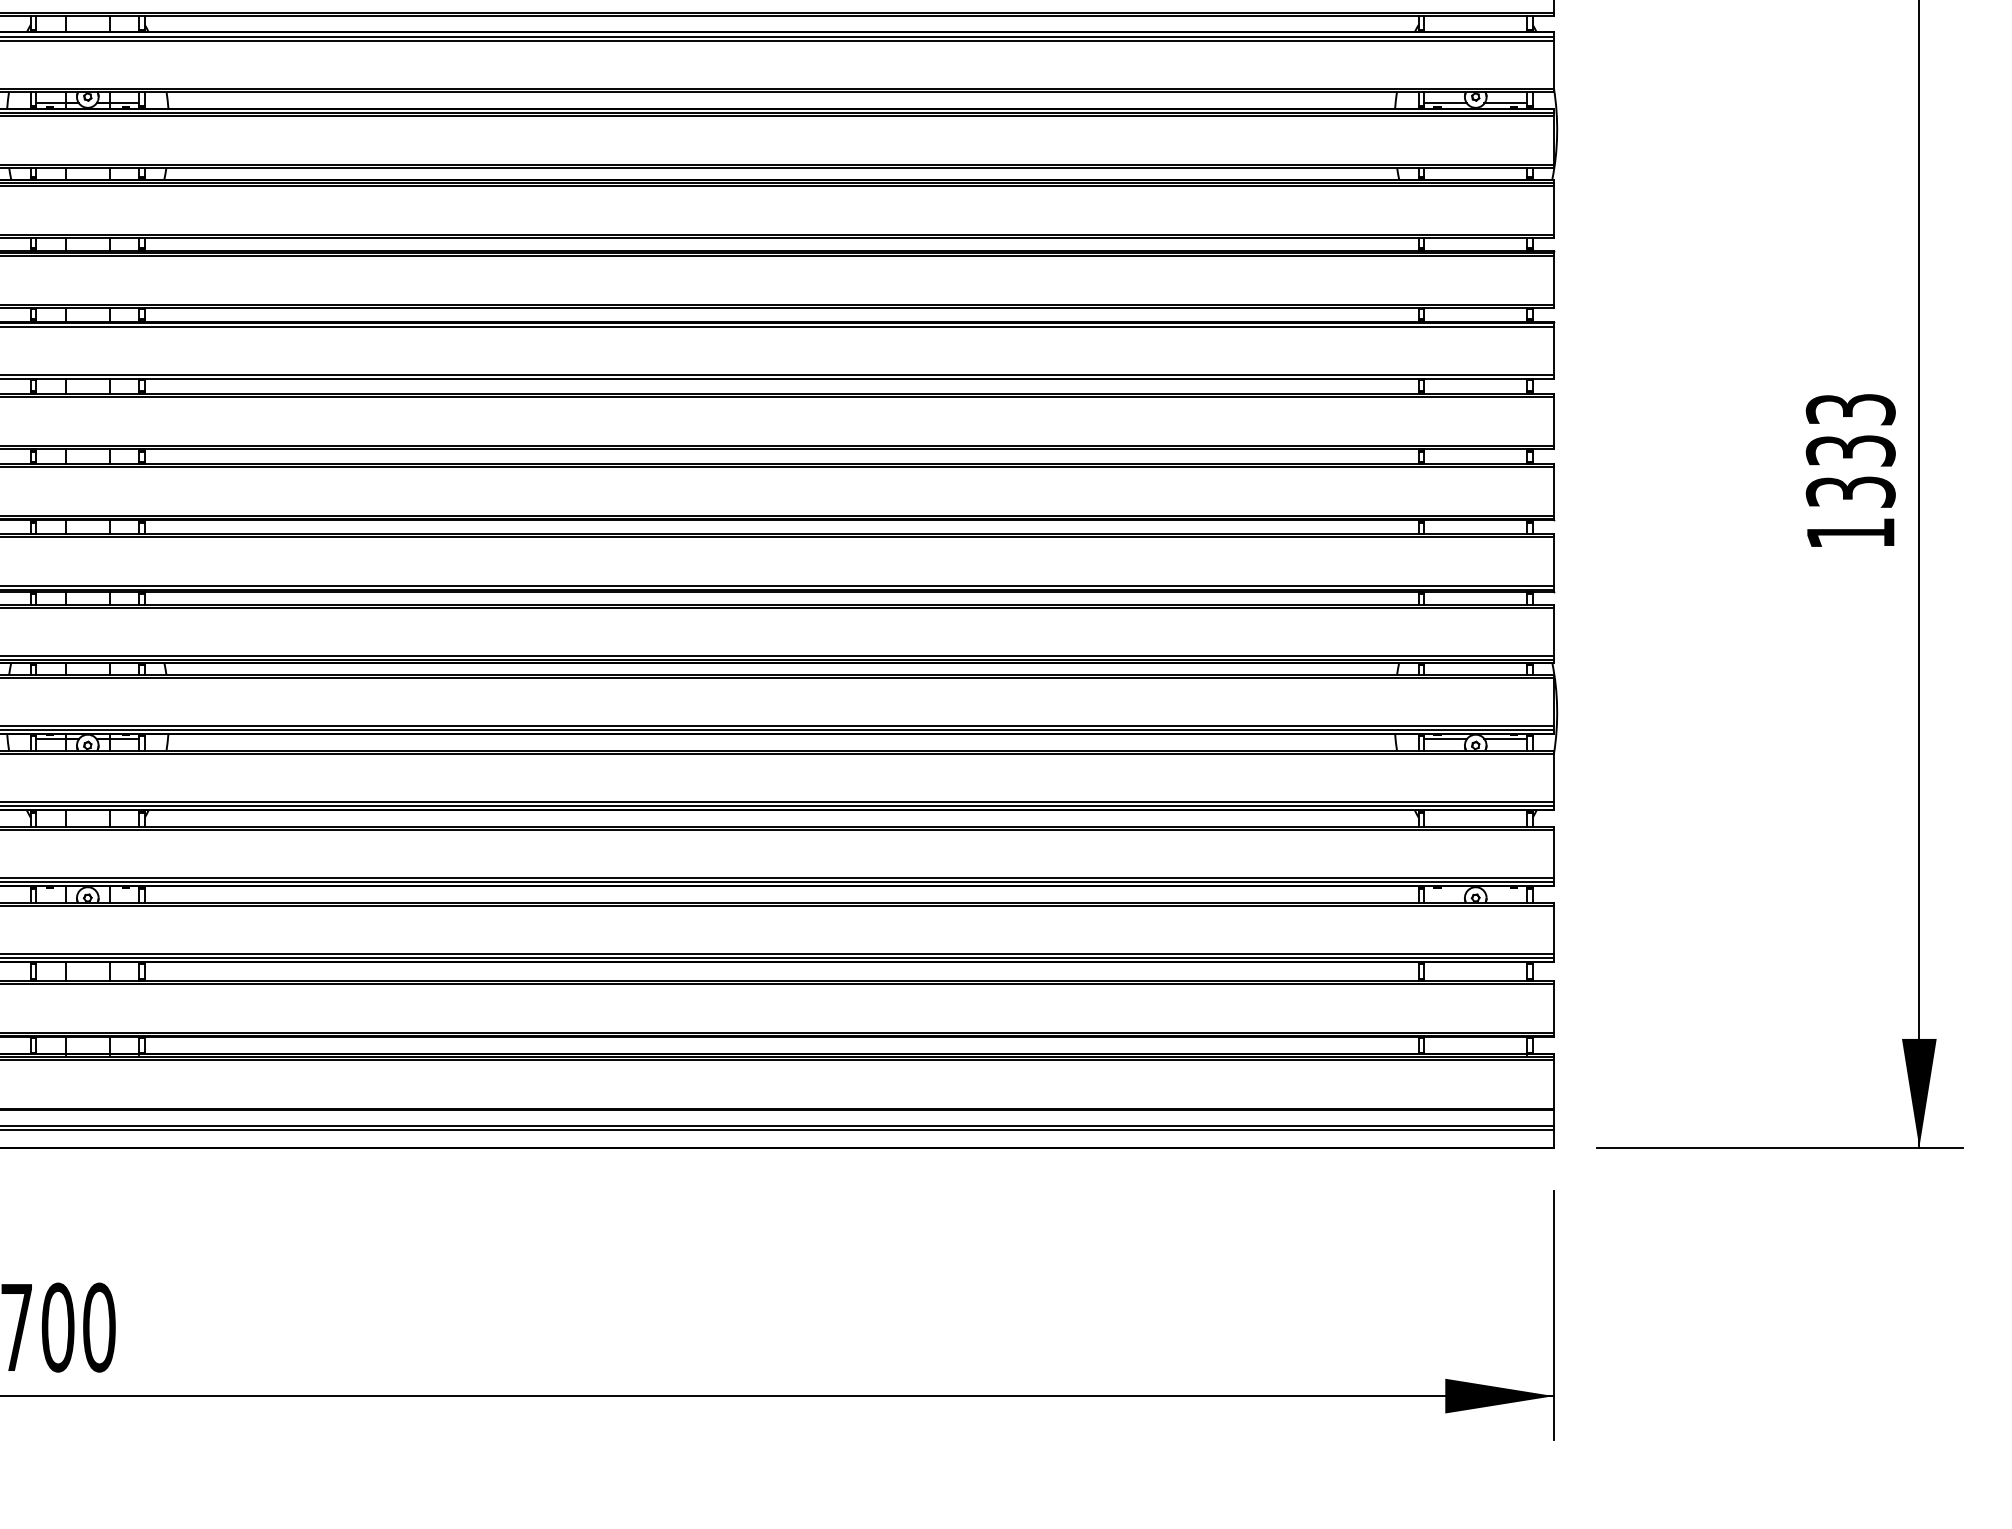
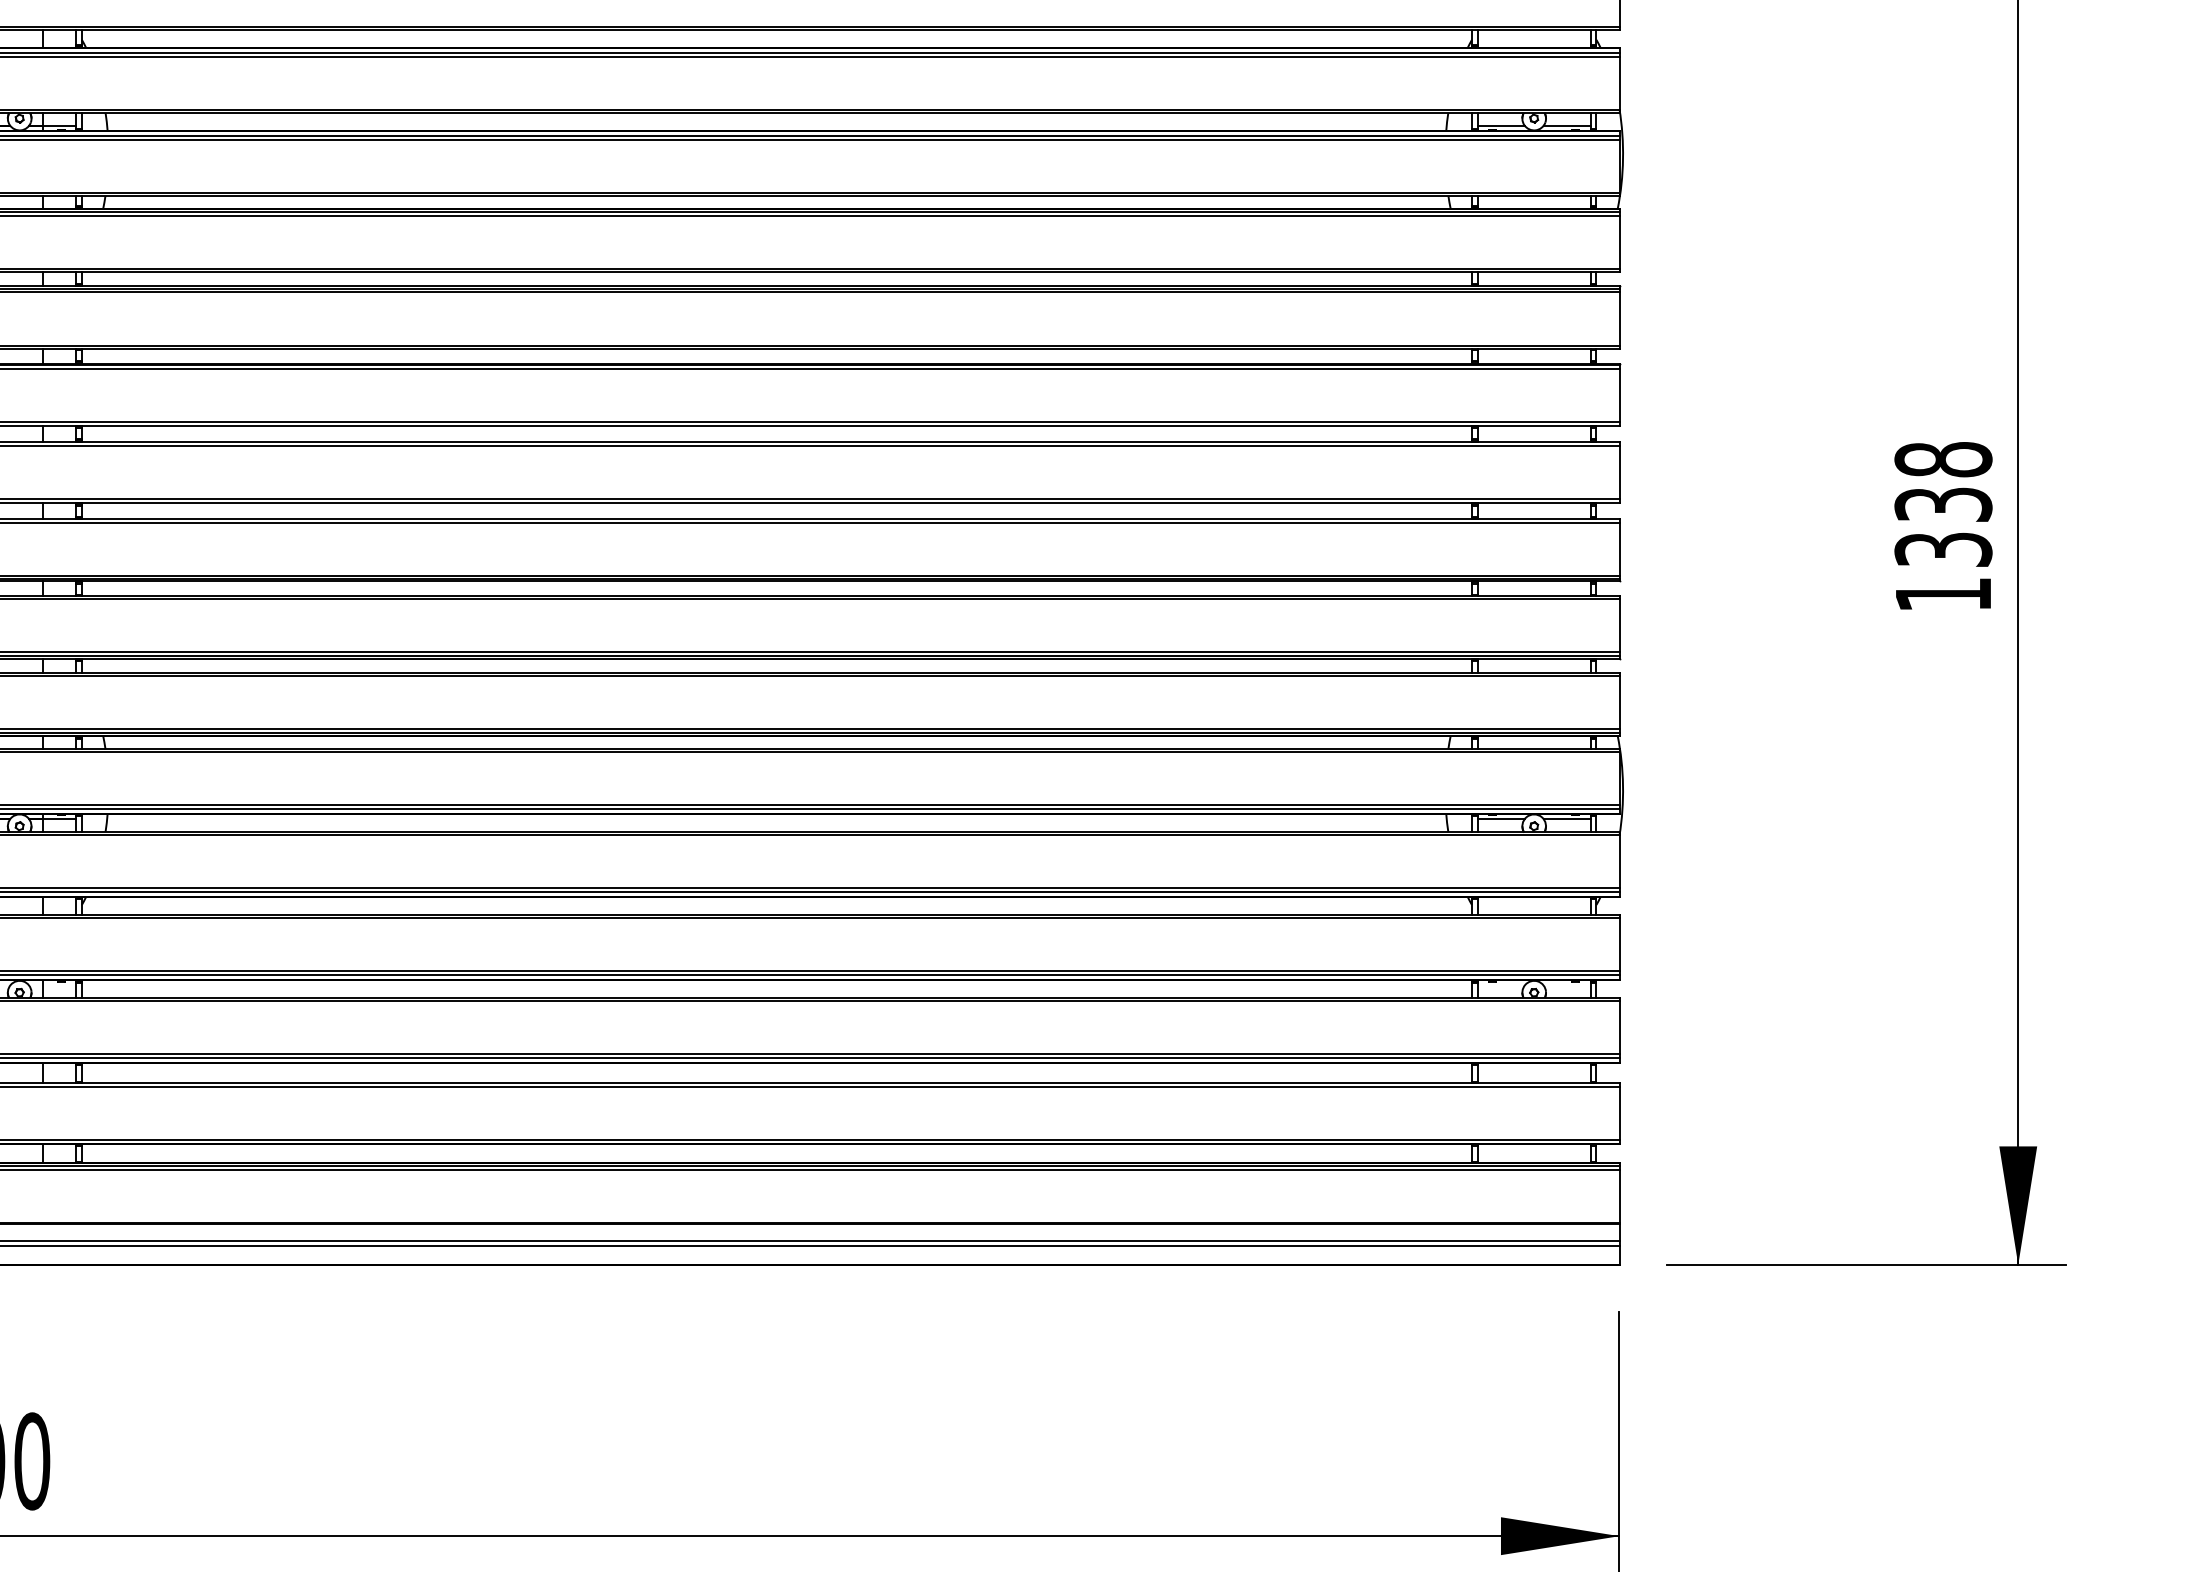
text: (1850, 409) -> (1943, 459), 1333 -> 1338

